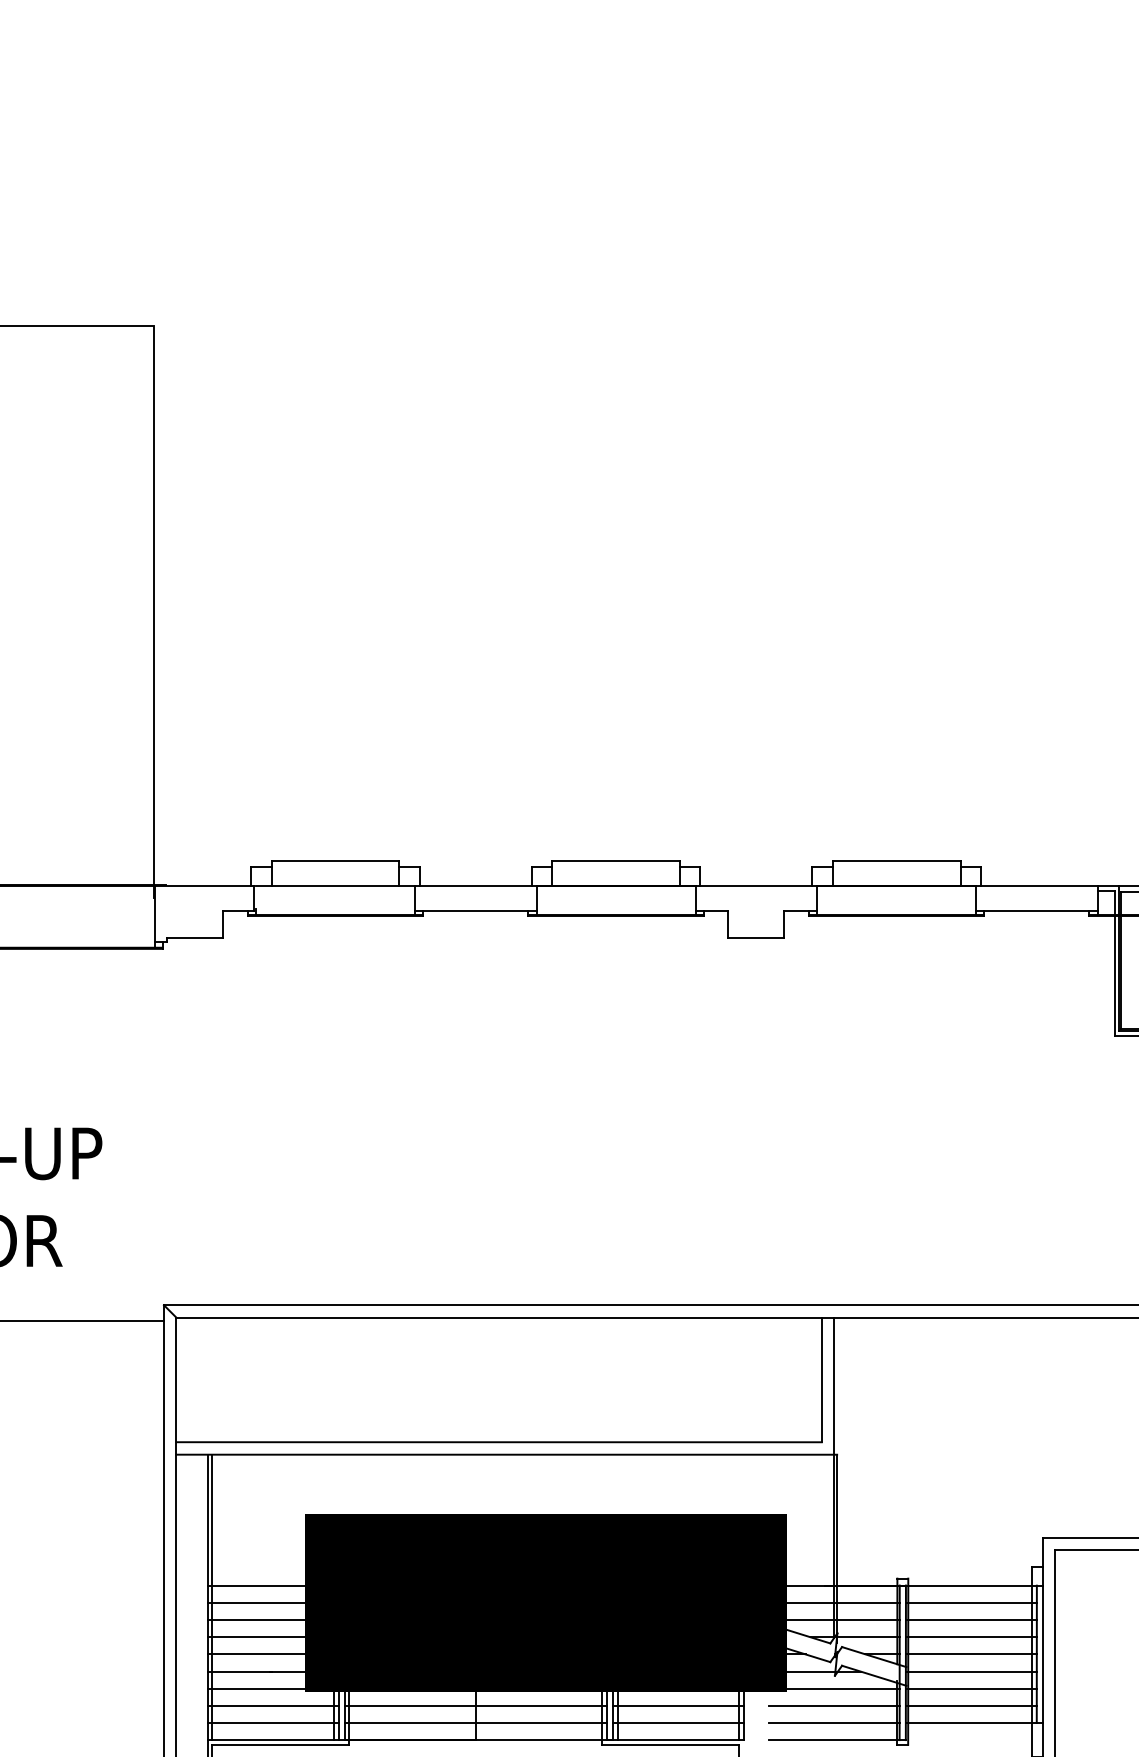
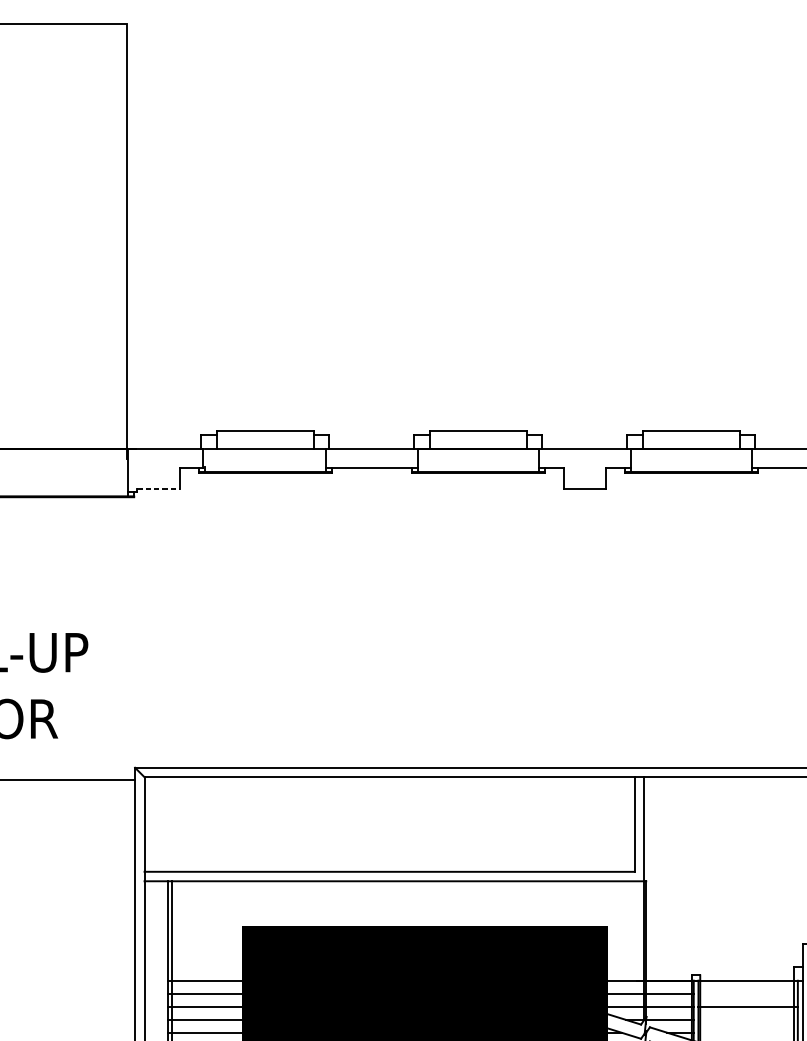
line: (195, 938) -> (159, 489), solid -> dashed
line: (970, 1602) -> (747, 993), removed
line: (970, 1637) -> (747, 1020), removed
line: (970, 1654) -> (747, 1032), removed

